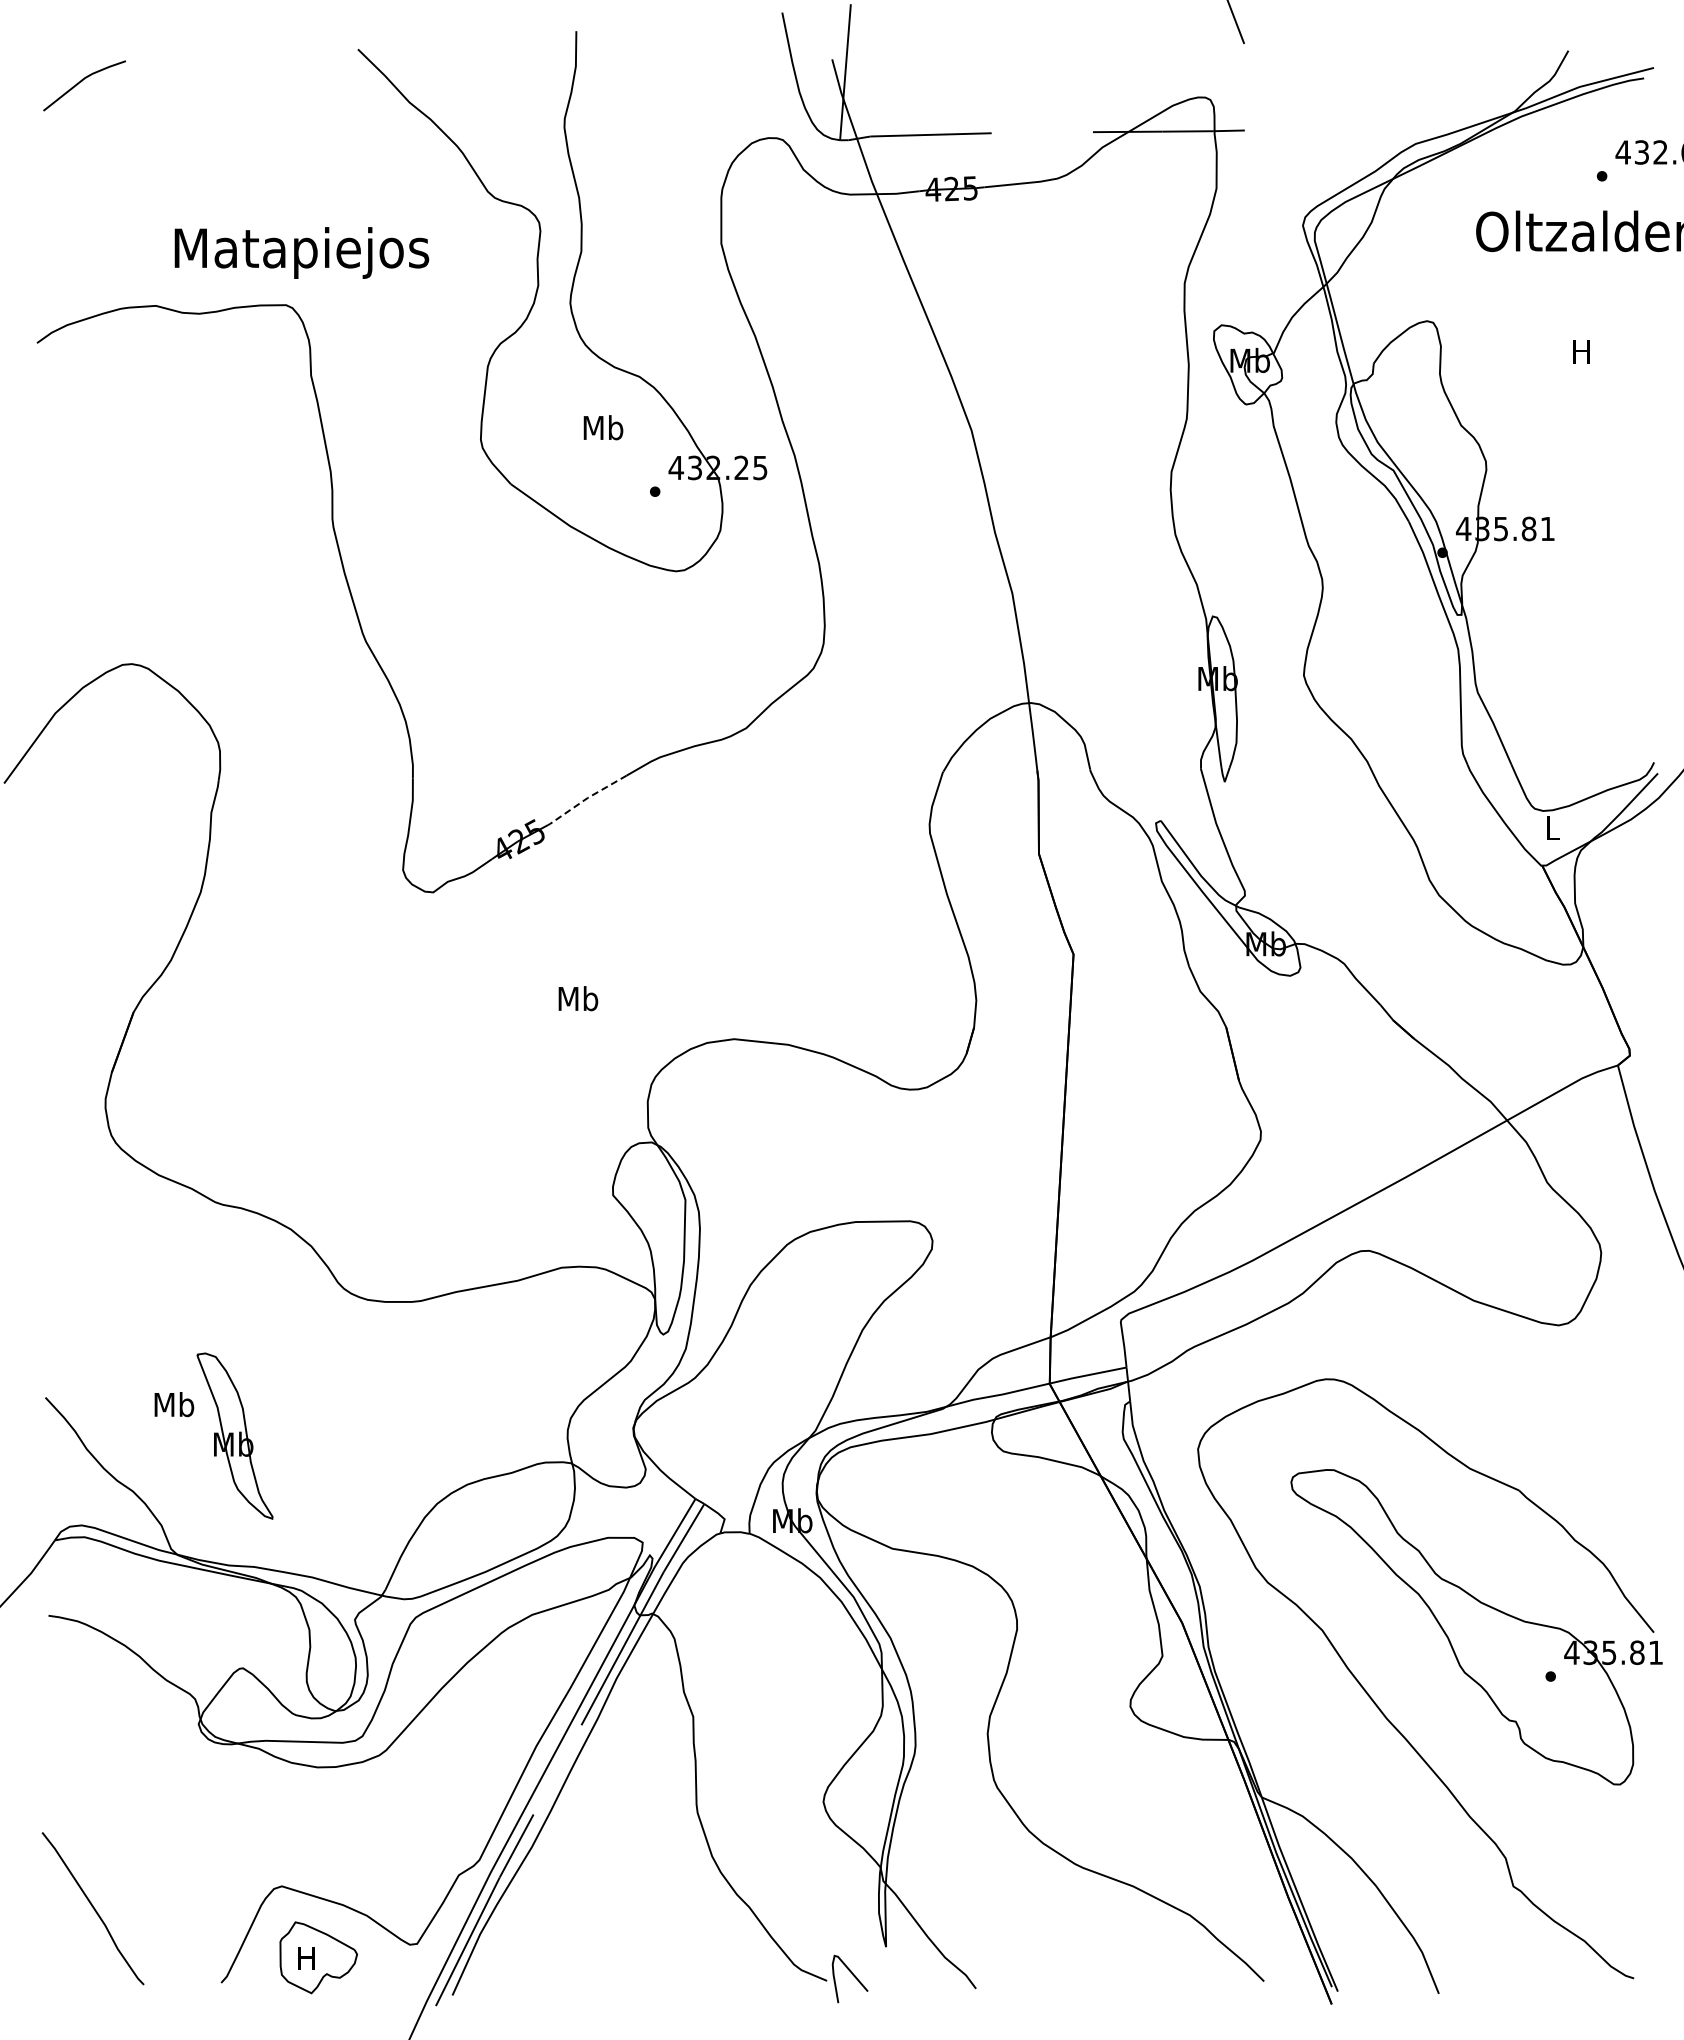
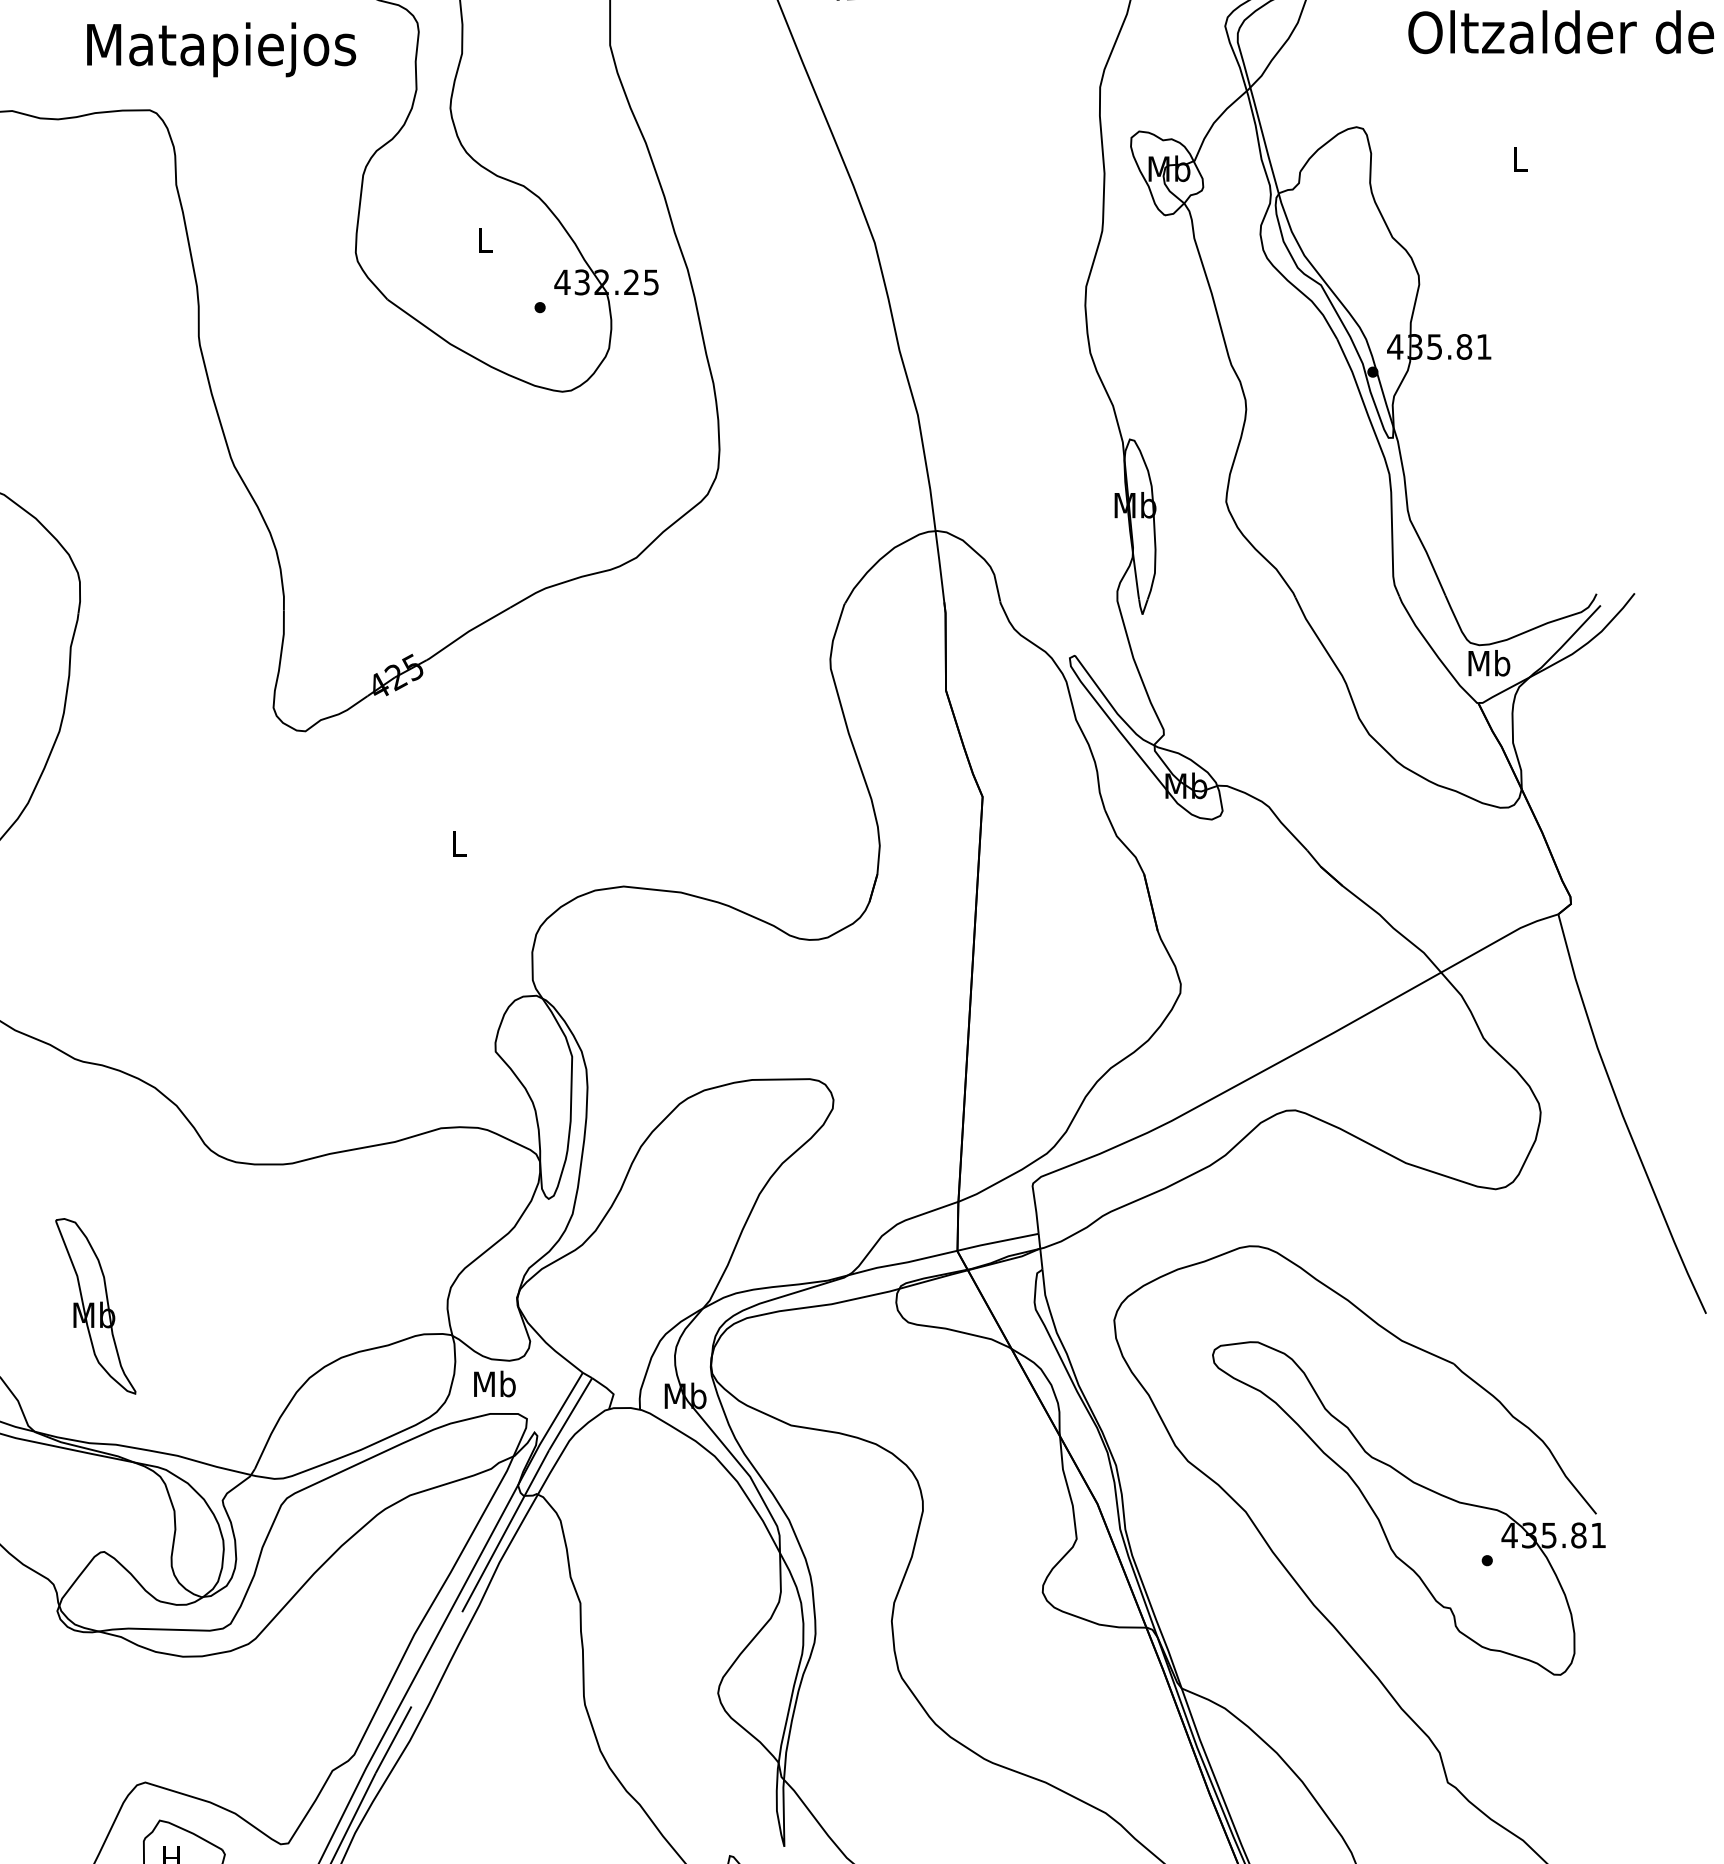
text: (301, 252) -> (221, 49), moved
text: (1581, 351) -> (1519, 159), H -> L
text: (603, 427) -> (485, 239), Mb -> L
line: (586, 799) -> (467, 633), dashed -> solid
text: (1552, 827) -> (1489, 662), L -> Mb
text: (578, 998) -> (459, 843), Mb -> L
text: (174, 1404) -> (495, 1383), moved

